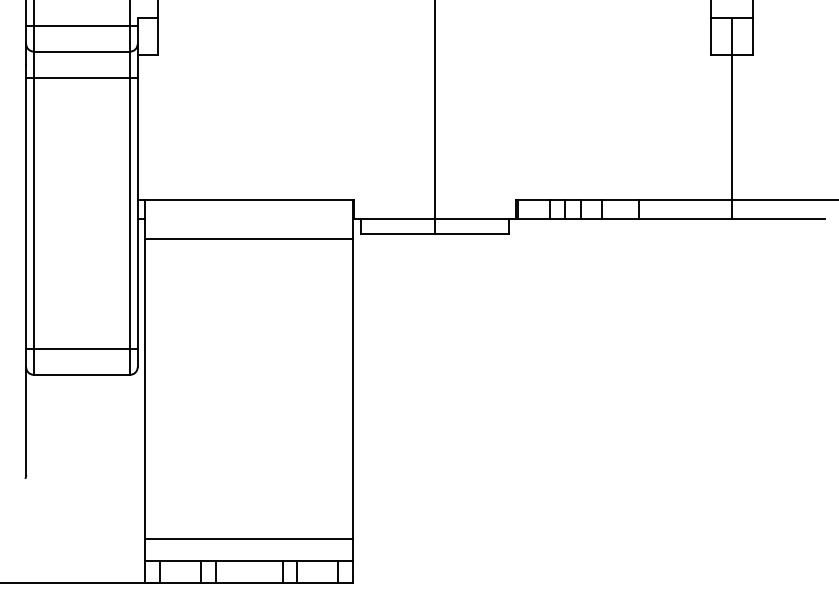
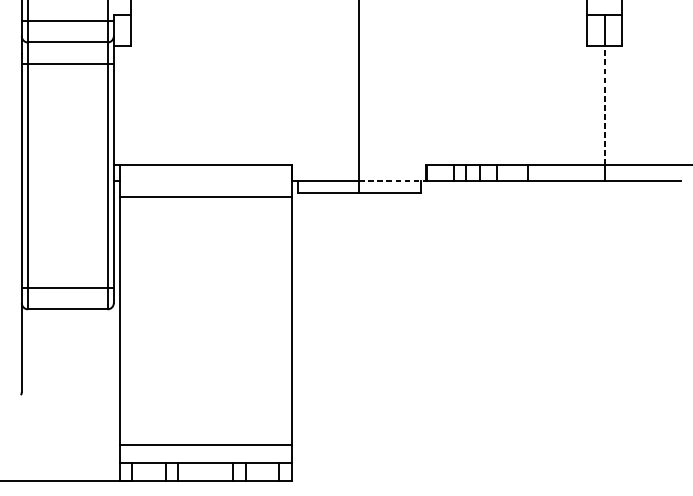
line: (732, 127) -> (604, 105), solid -> dashed
line: (475, 218) -> (392, 180), solid -> dashed

